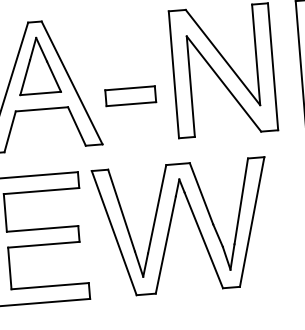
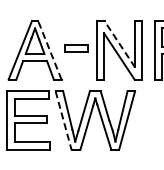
line: (222, 58) -> (119, 44), solid -> dashed
line: (71, 81) -> (49, 49), solid -> dashed
part: (131, 96) -> (76, 48), moved
line: (114, 235) -> (63, 121), solid -> dashed

